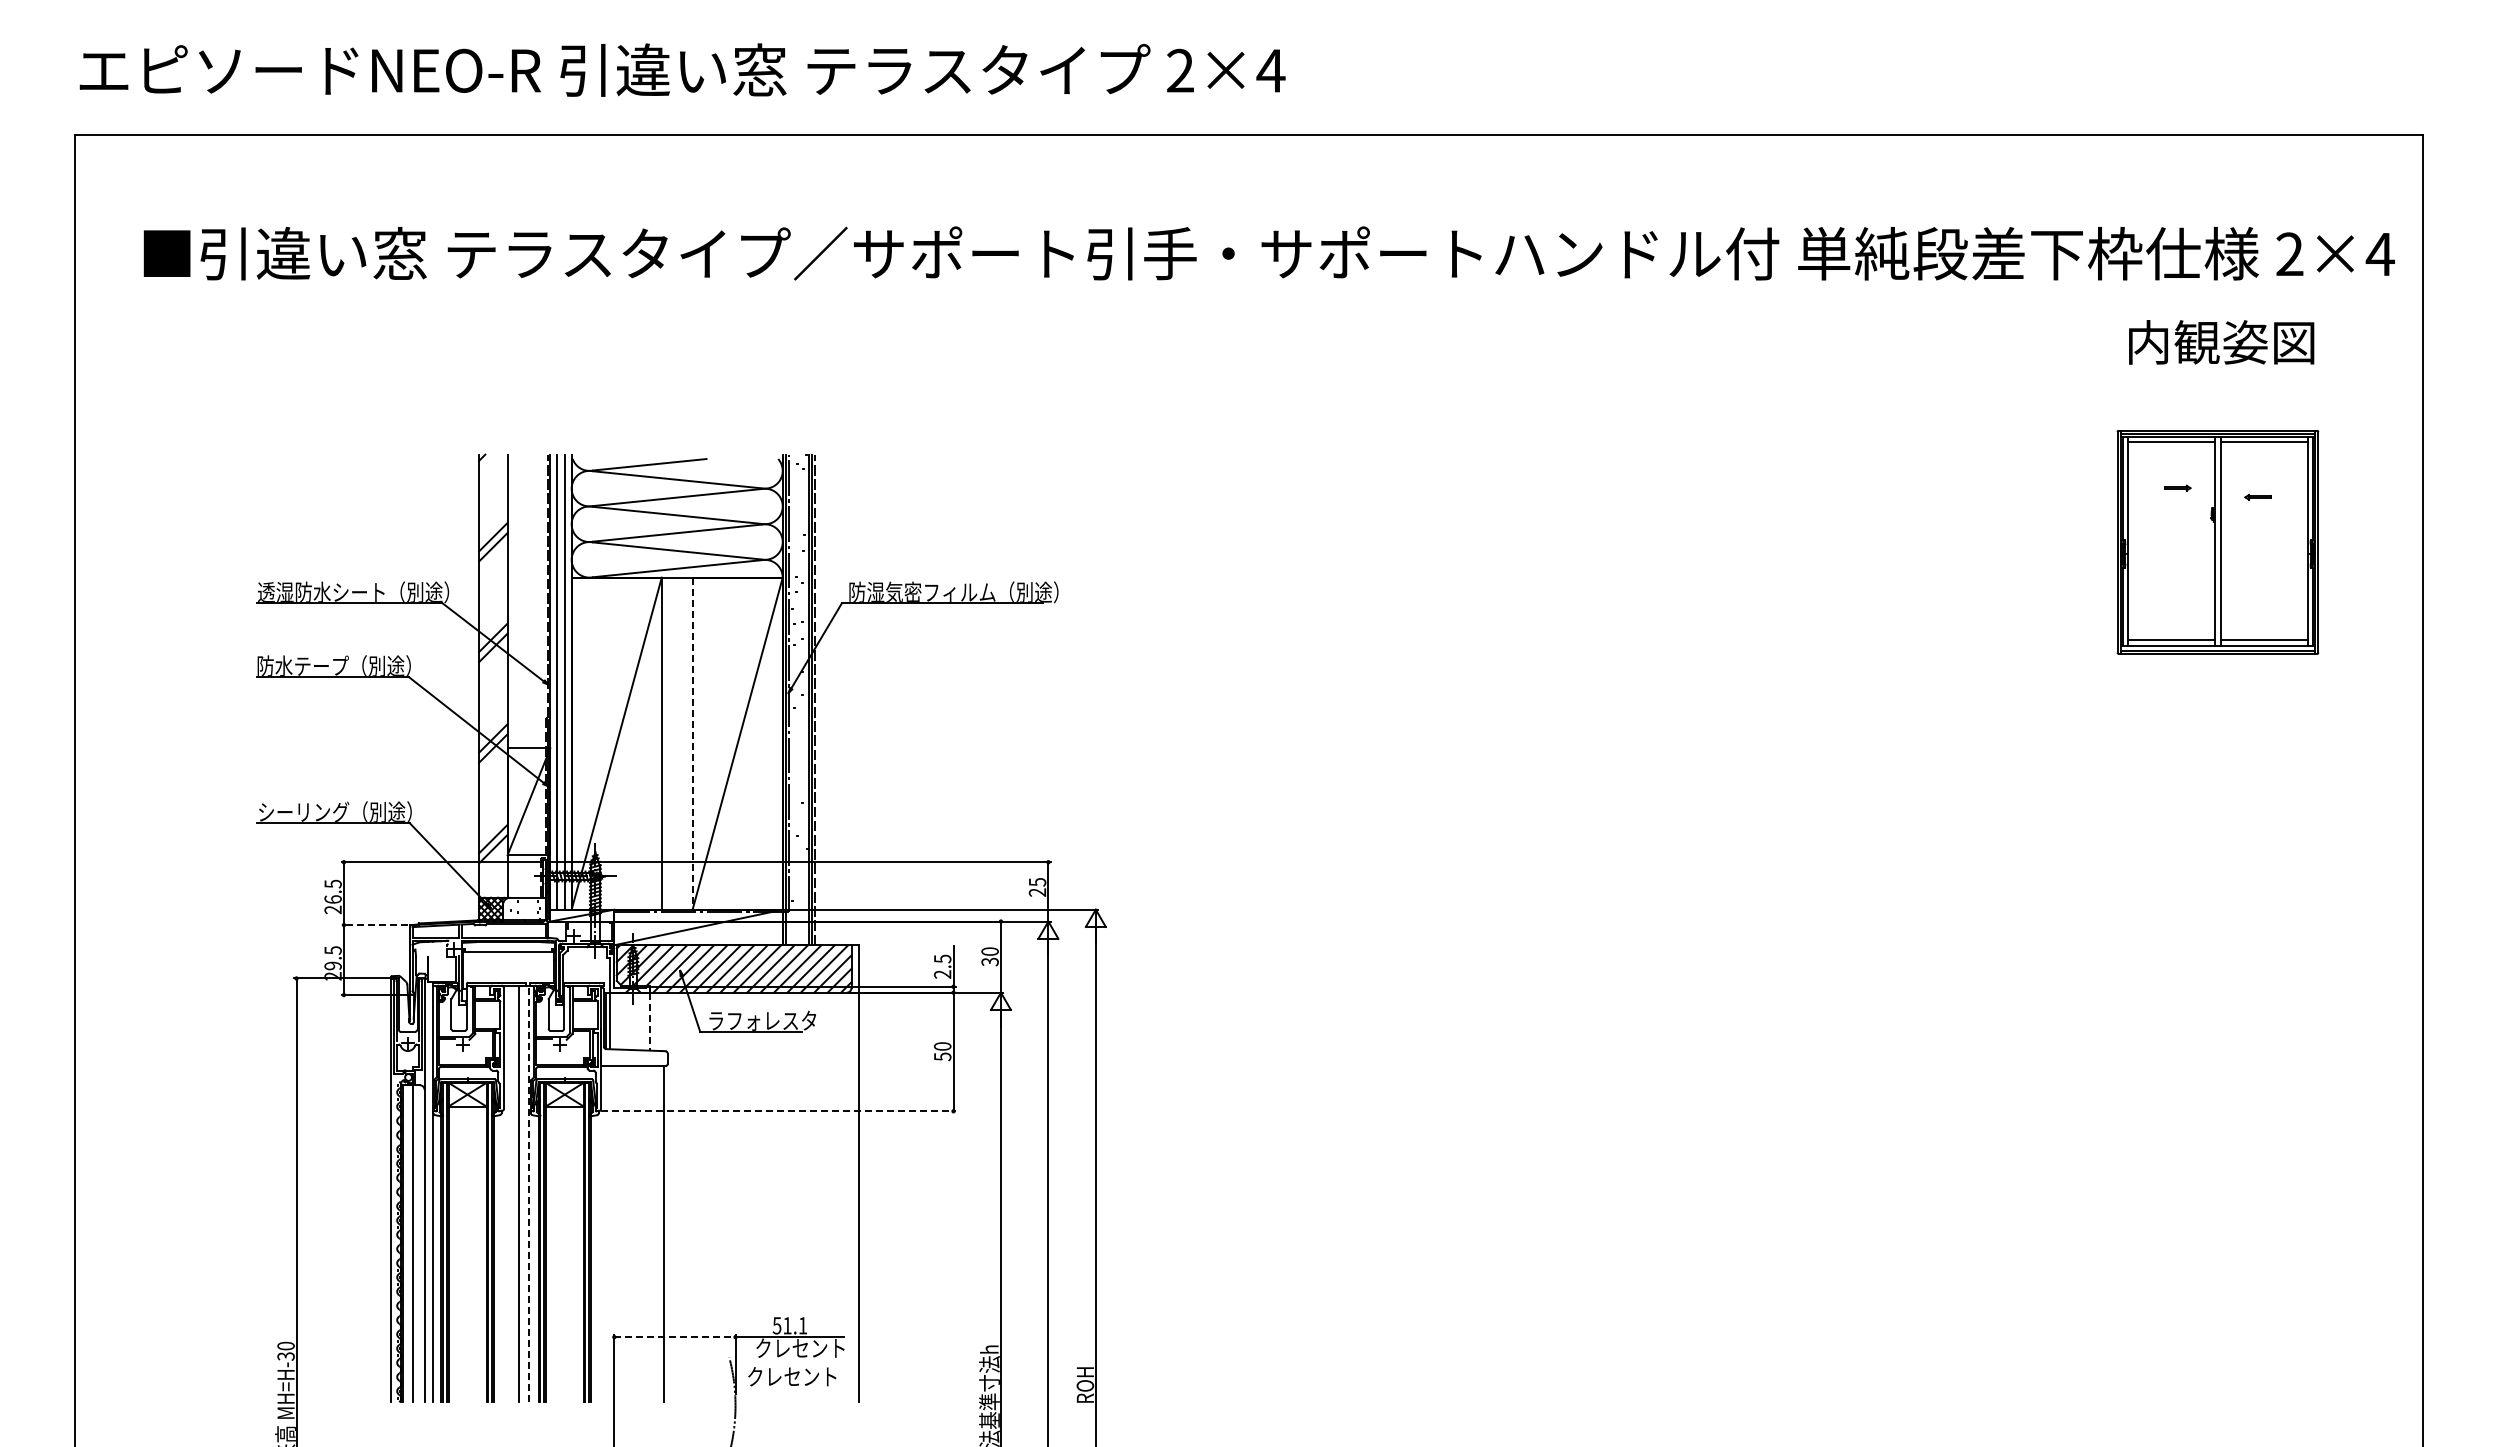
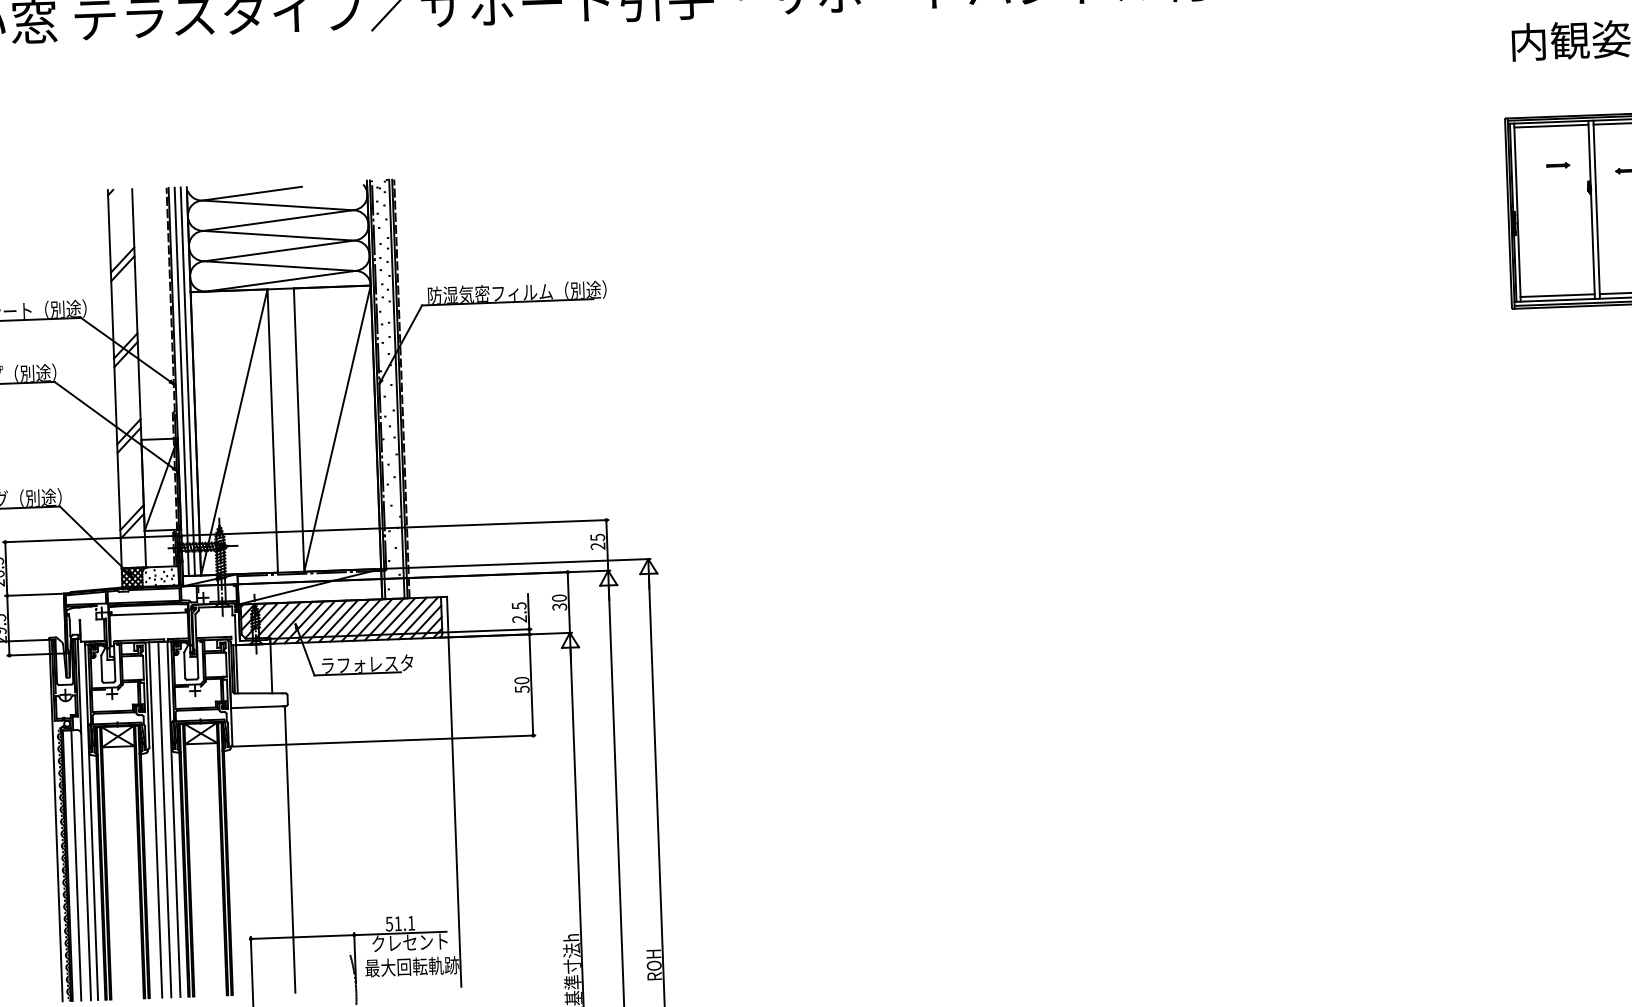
line: (692, 744) -> (298, 430), dashed -> solid
line: (374, 925) -> (33, 595), dashed -> solid
line: (649, 1021) -> (270, 668), dashed -> solid
line: (778, 1111) -> (383, 741), dashed -> solid
line: (508, 1193) -> (156, 819), added
line: (529, 1193) -> (173, 818), dashed -> solid
line: (674, 1337) -> (302, 937), dashed -> solid
text: (802, 1376) -> (412, 966), クレセント -> 最大回転軌跡

